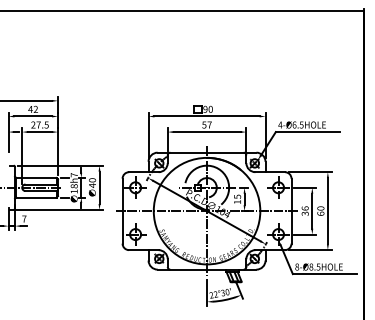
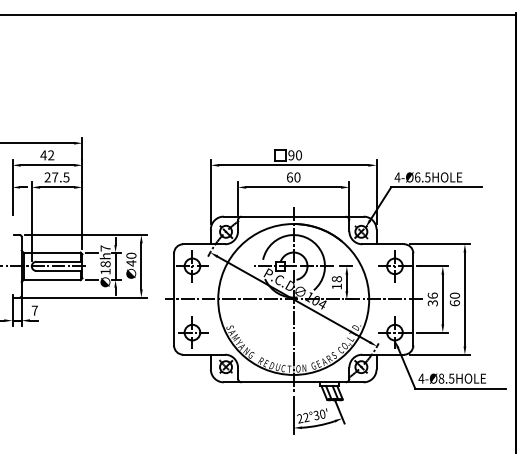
text: (206, 125) -> (293, 177), 57 -> 60
text: (237, 197) -> (336, 279), 15 -> 18
text: (297, 266) -> (421, 378), 8-Ø8.5HOLE -> 4-Ø8.5HOLE

